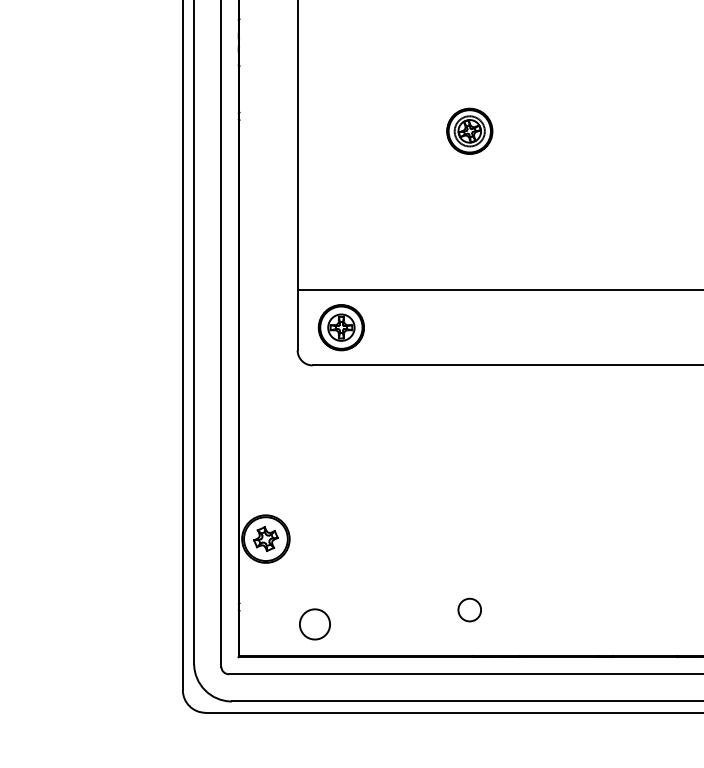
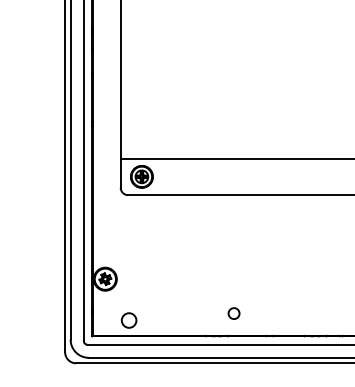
part: (468, 130) -> (203, 81), removed
circle: (468, 609) -> (233, 313), moved

